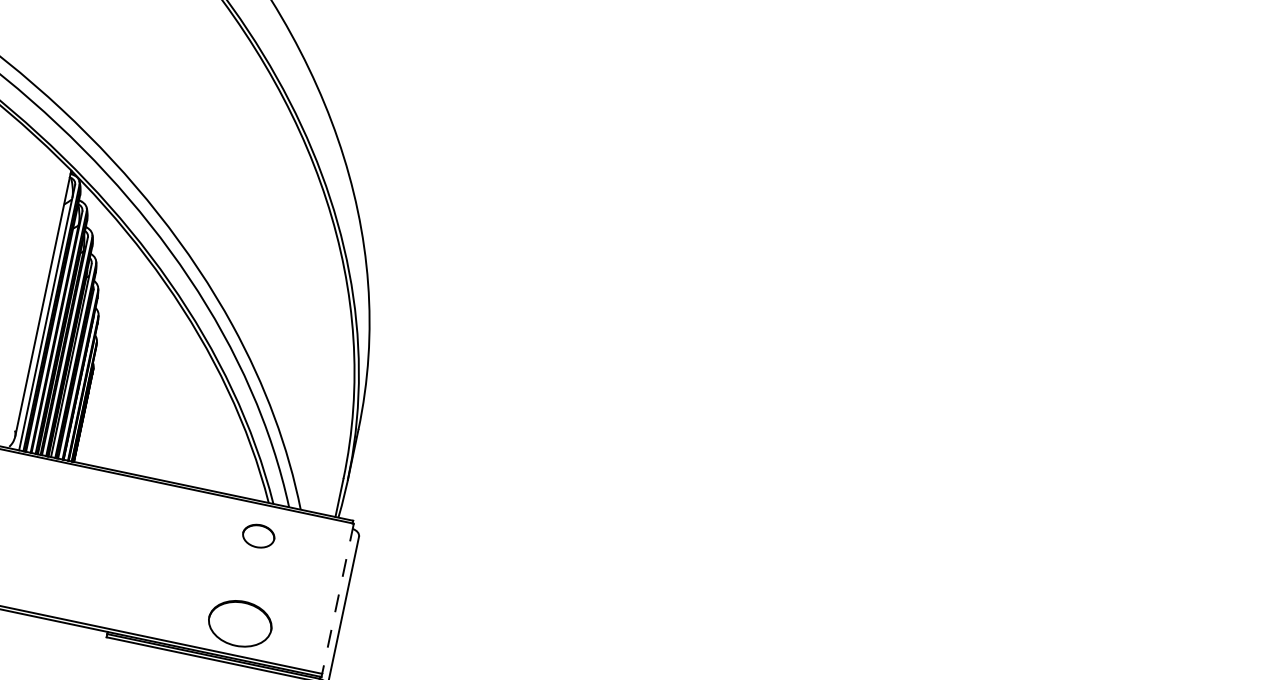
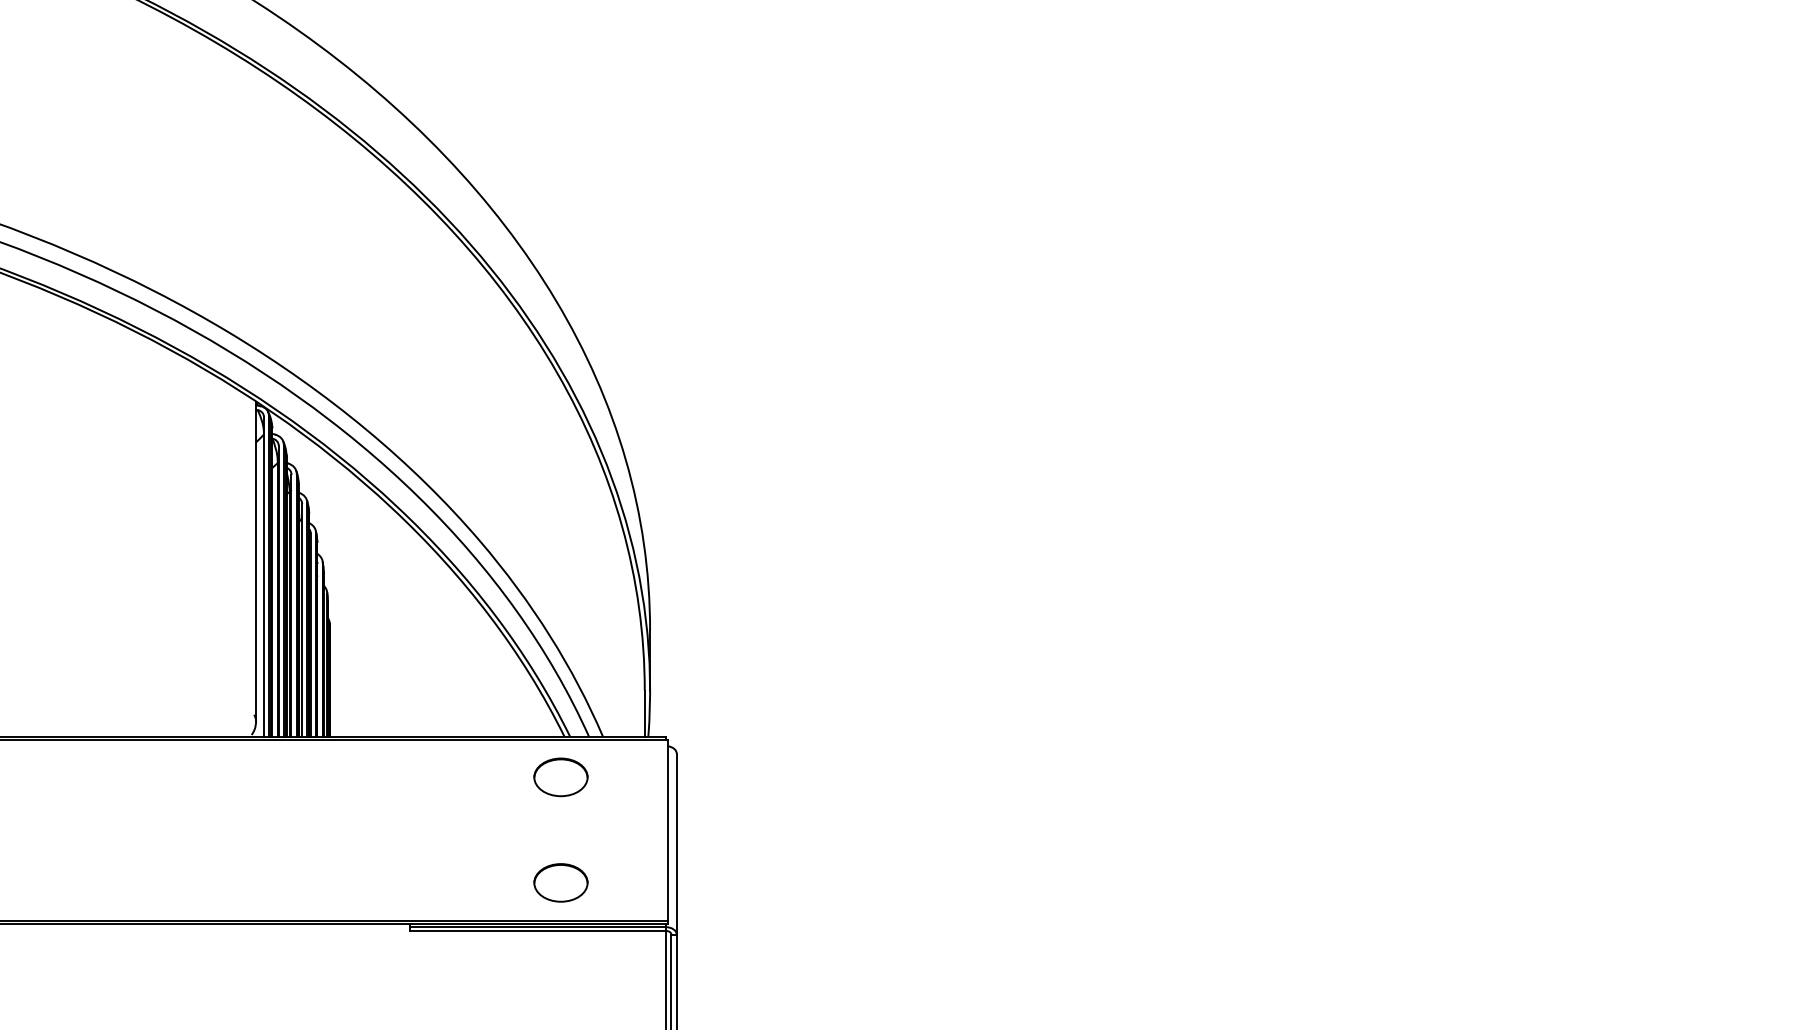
part: (258, 536) -> (560, 777), size x1.43
line: (337, 598) -> (667, 830), dashed -> solid
part: (239, 623) -> (560, 882), size x0.71

